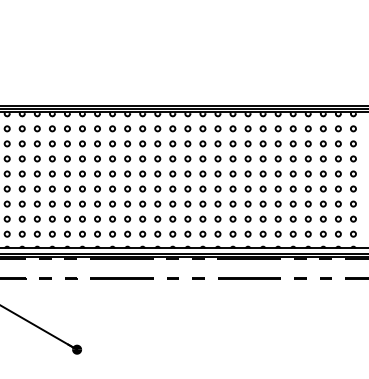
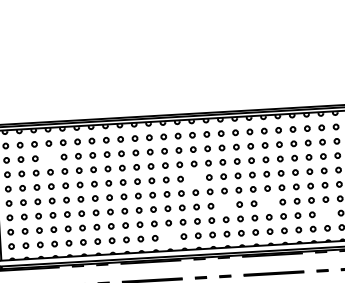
circle: (21, 143) -> (48, 157), removed
circle: (172, 173) -> (194, 177), removed
circle: (202, 203) -> (224, 204), removed
circle: (247, 203) -> (267, 202), removed
circle: (307, 218) -> (325, 213), removed
circle: (142, 233) -> (169, 236), removed

